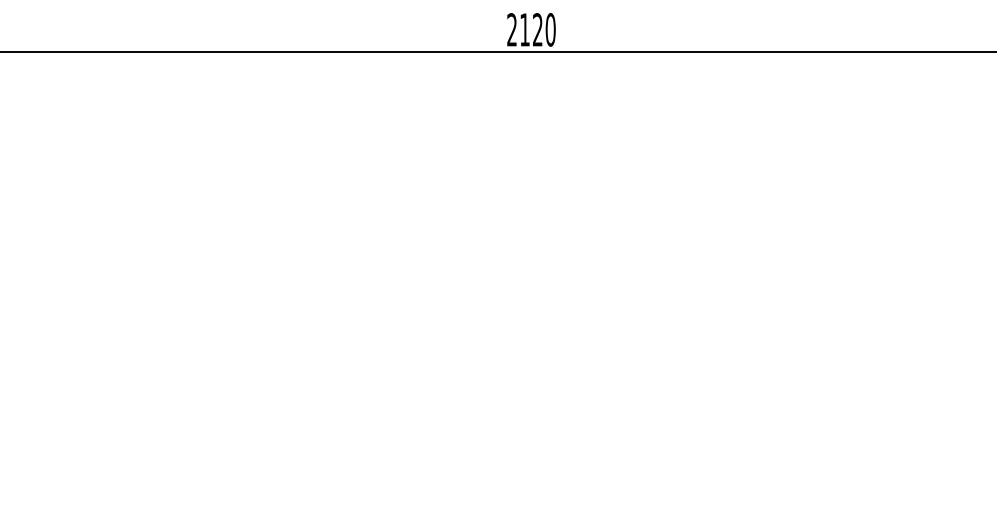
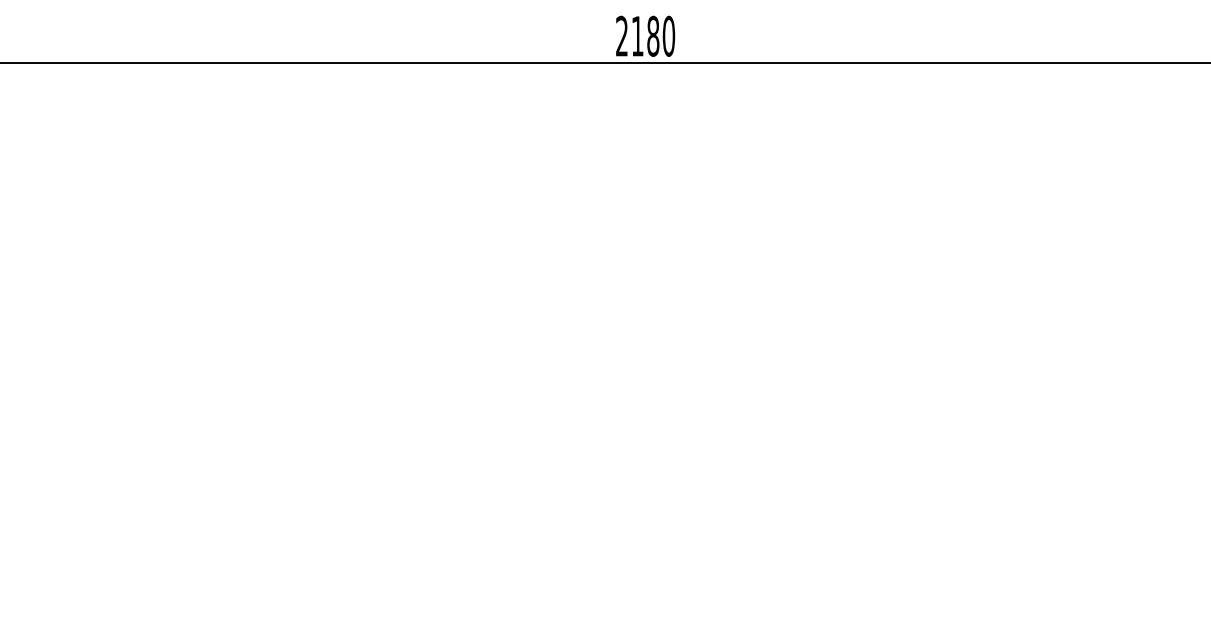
text: (538, 29) -> (653, 35), 2120 -> 2180

